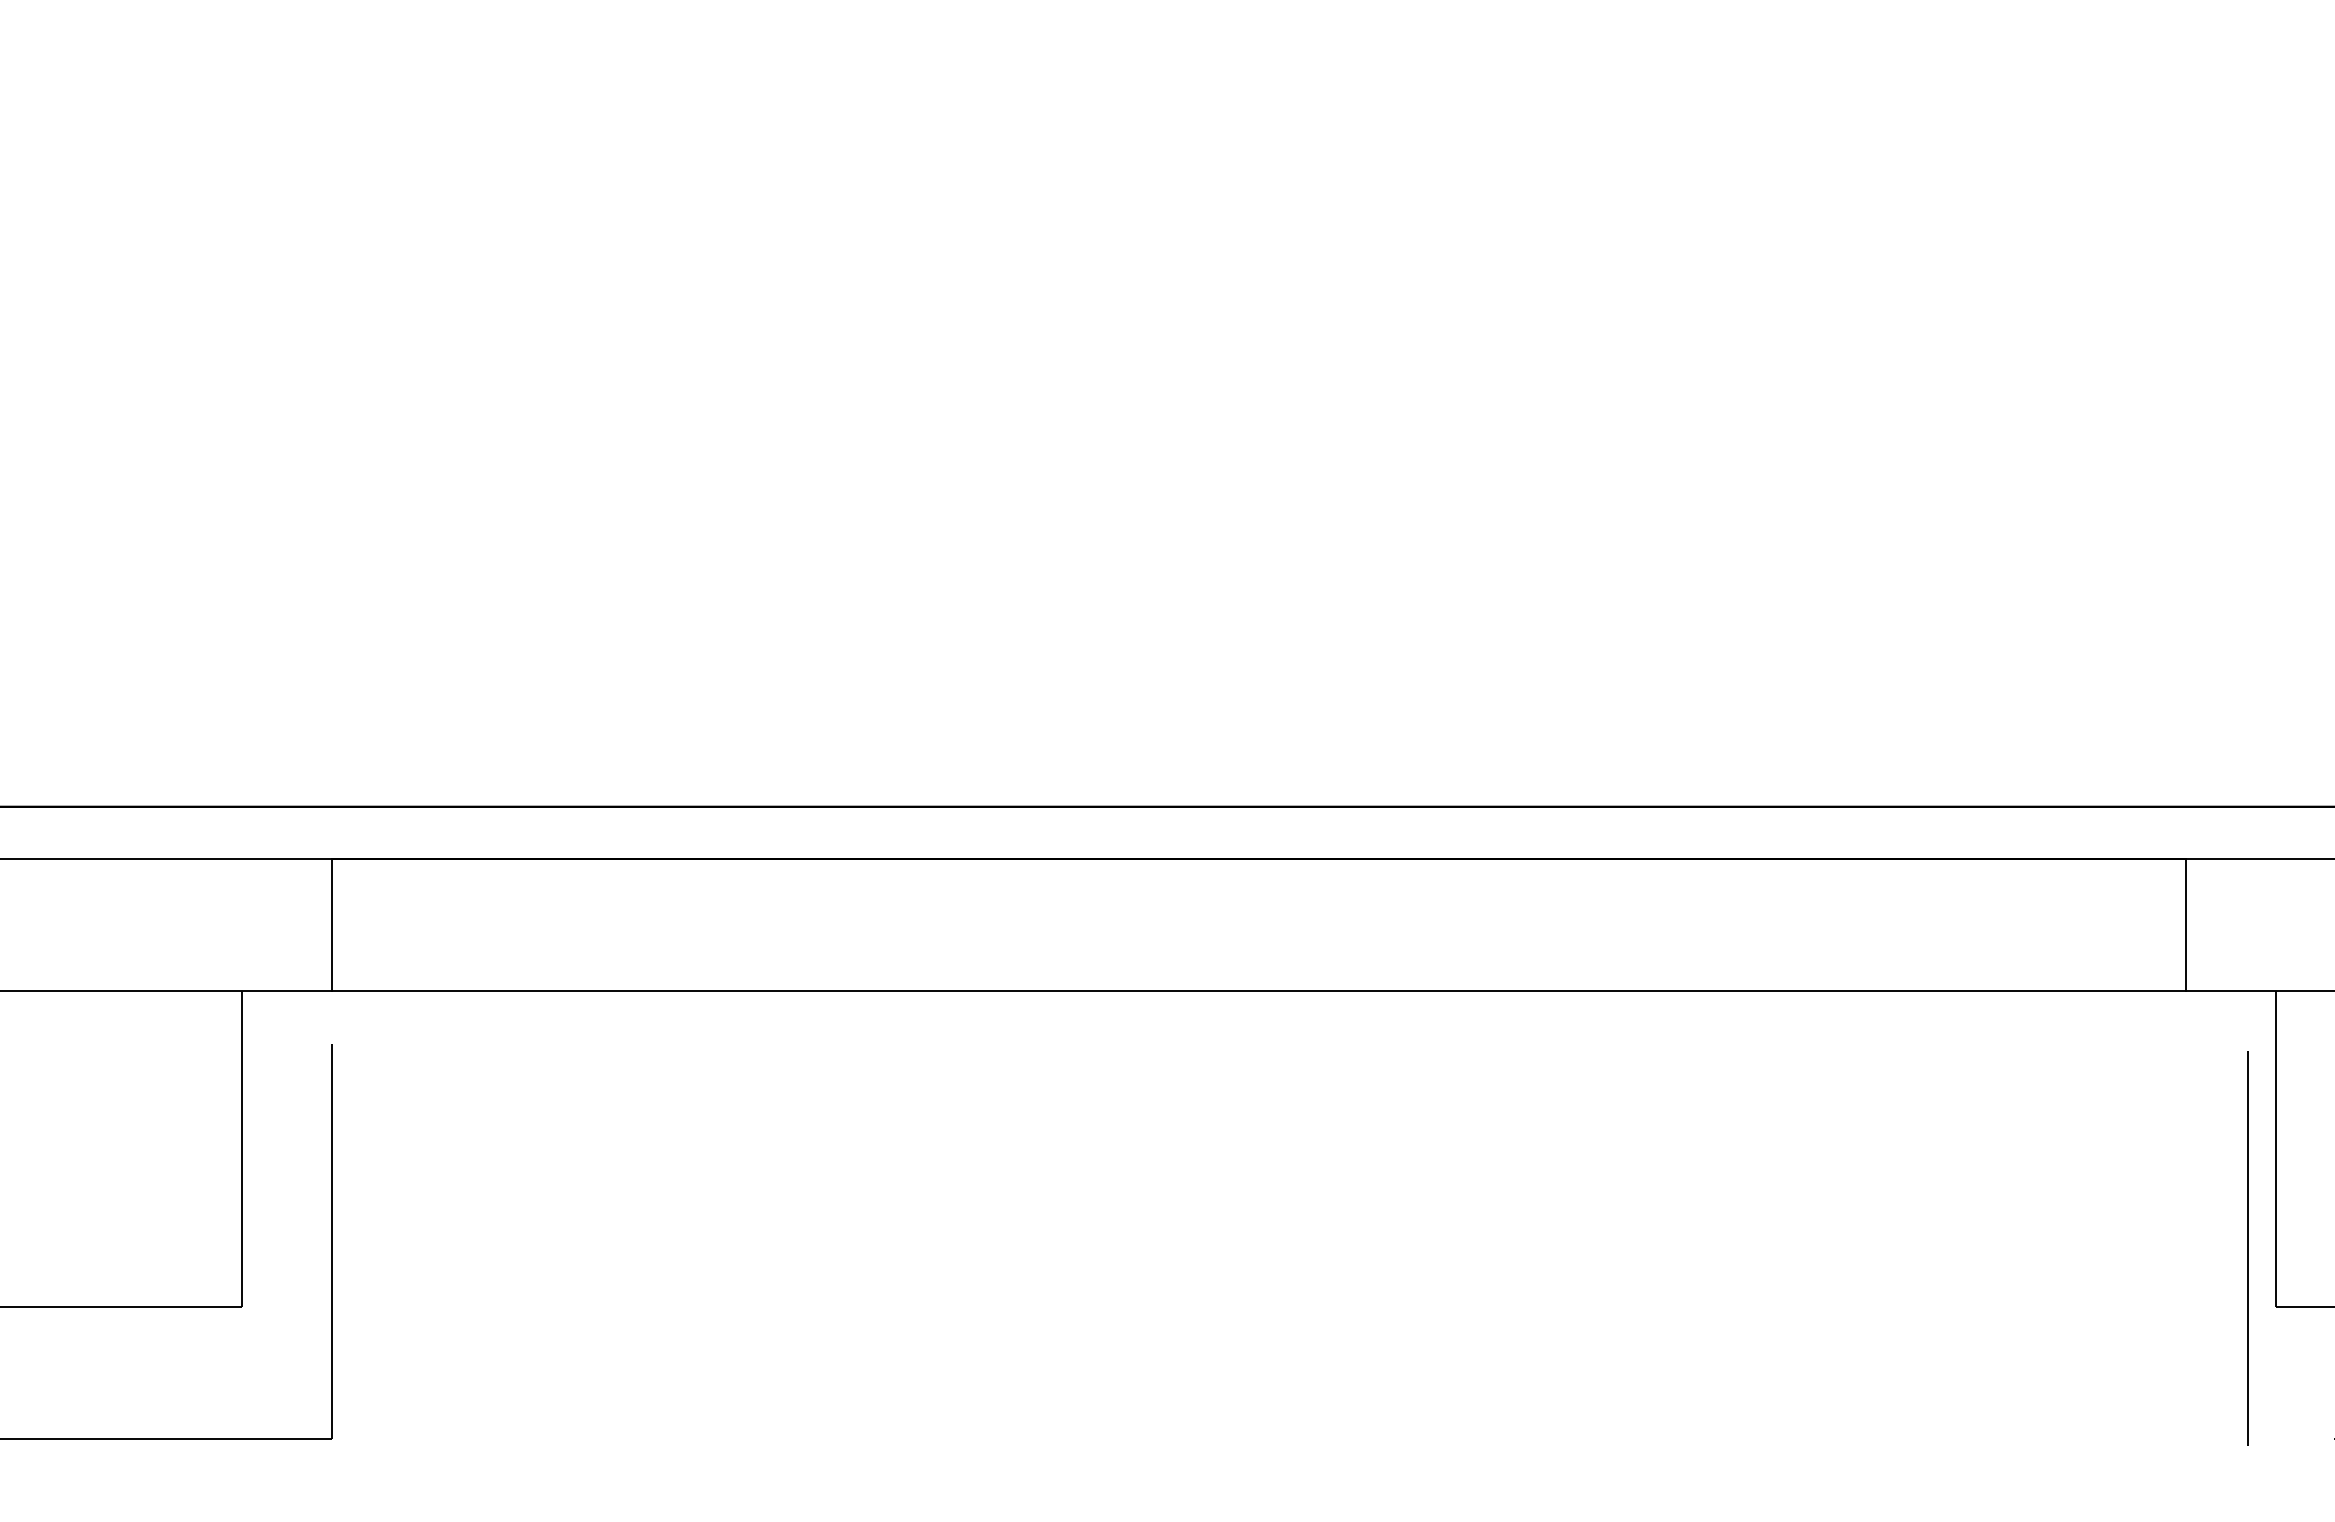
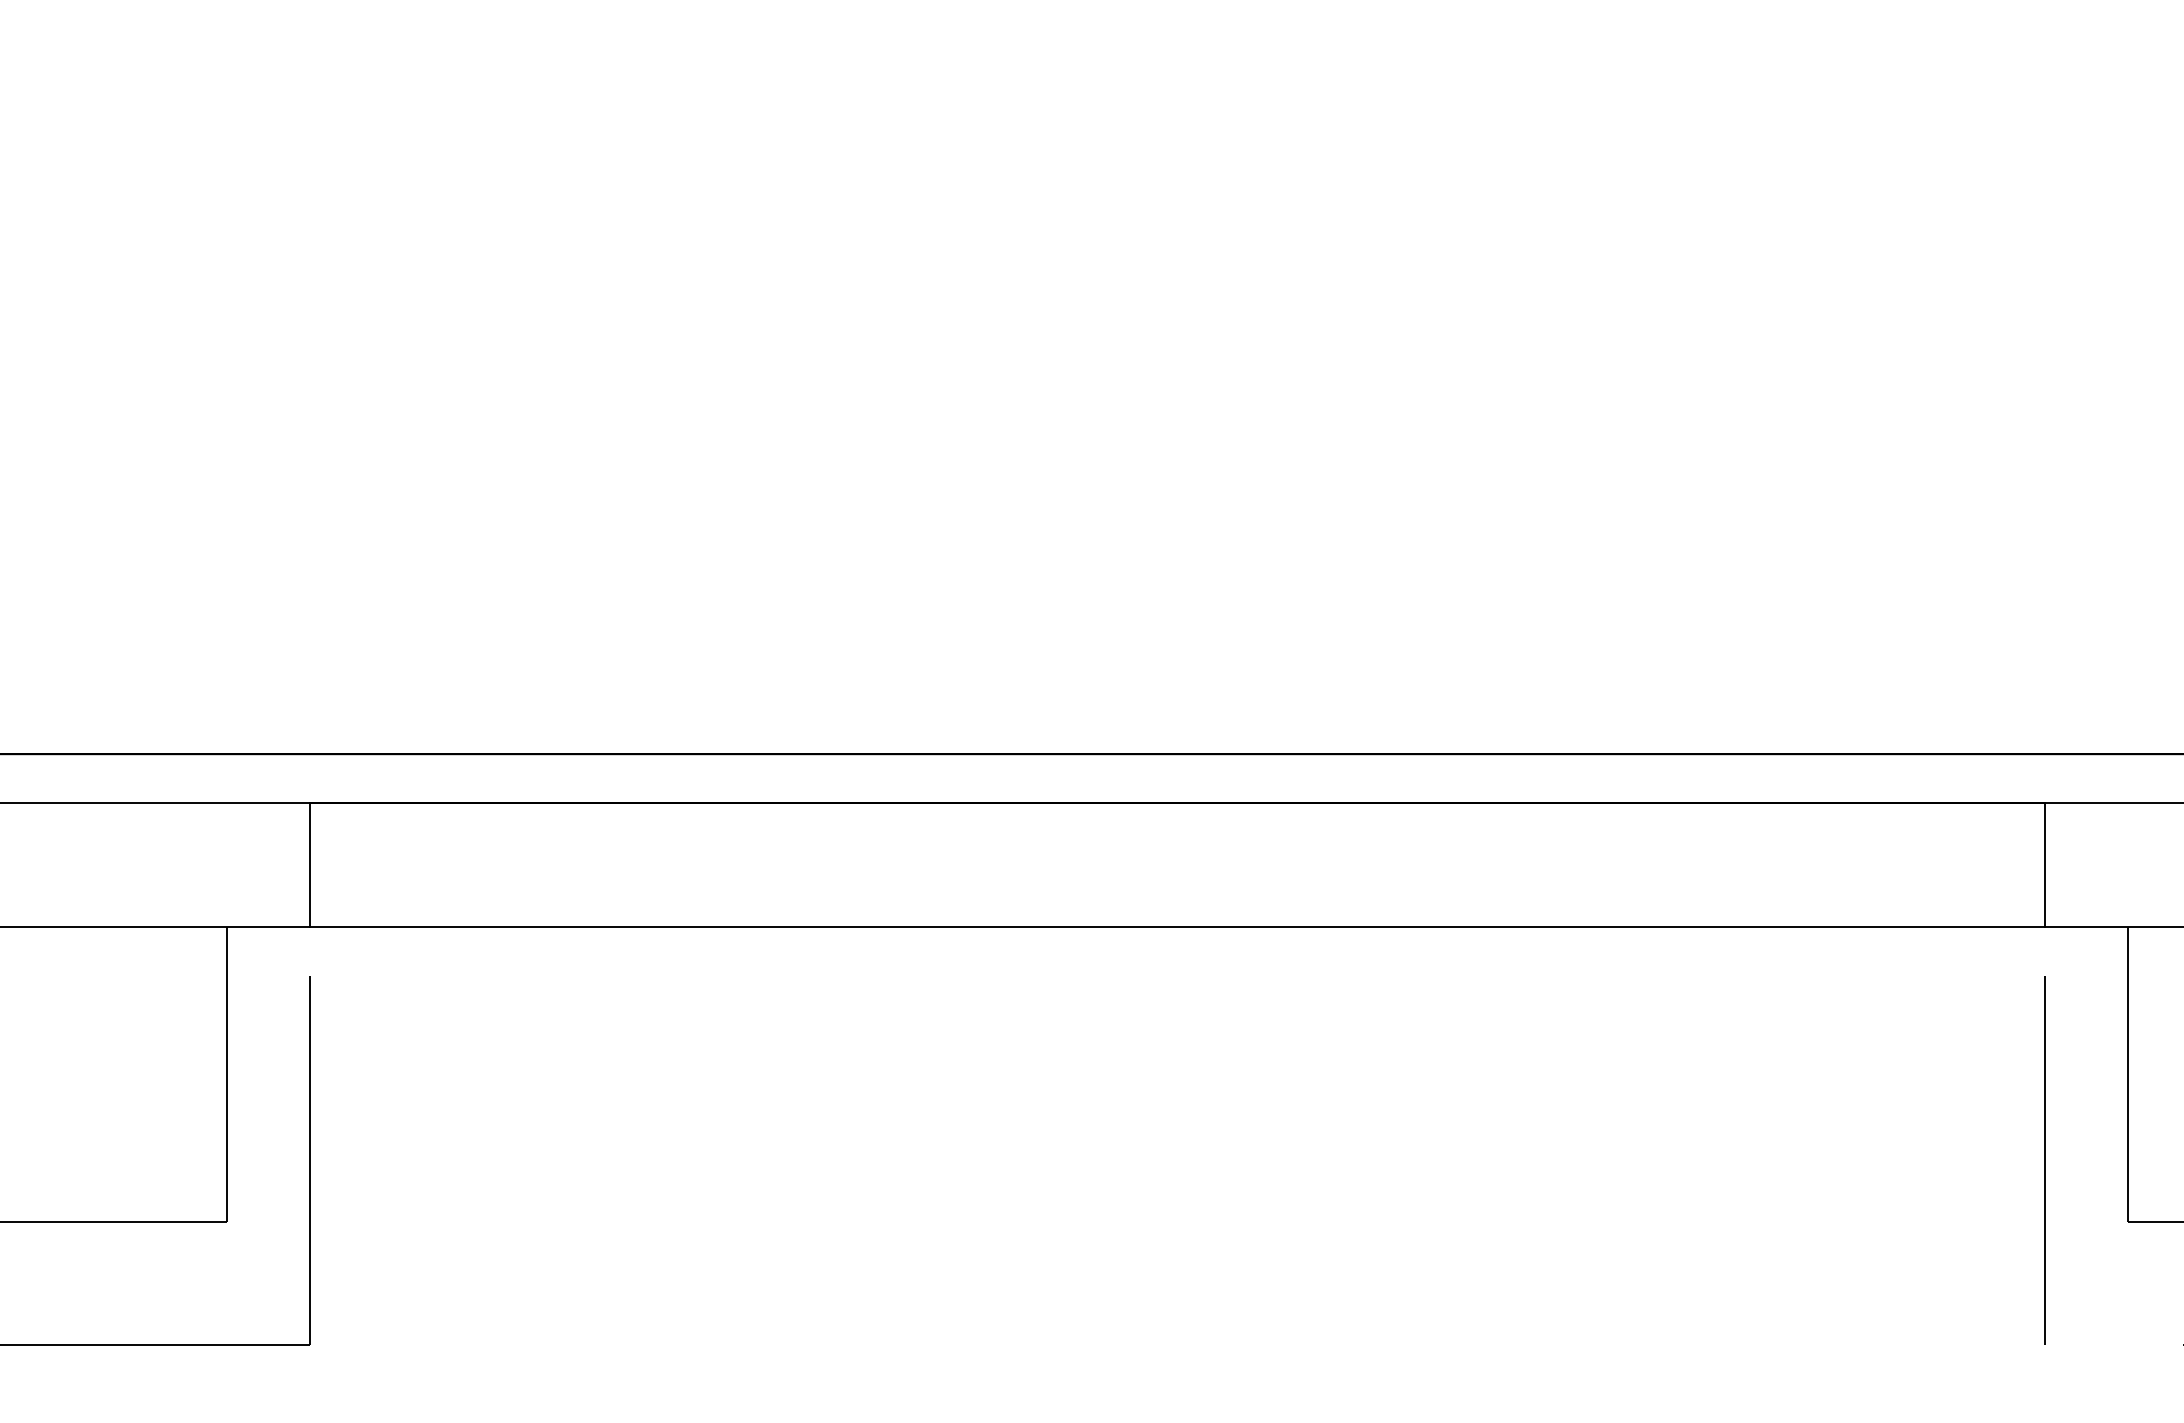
line: (2247, 1248) -> (2044, 1160), moved

